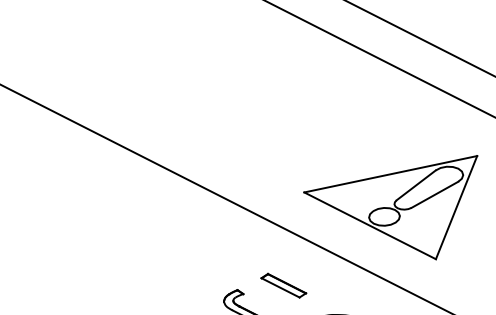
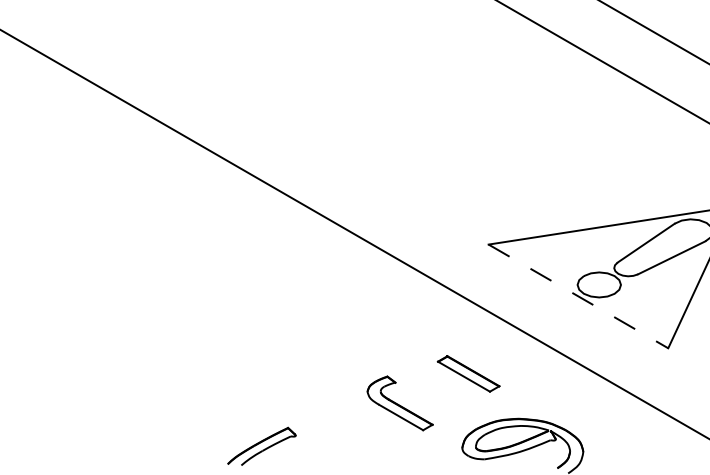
line: (370, 225) -> (578, 296), solid -> dashed
part: (283, 285) -> (468, 373), moved

